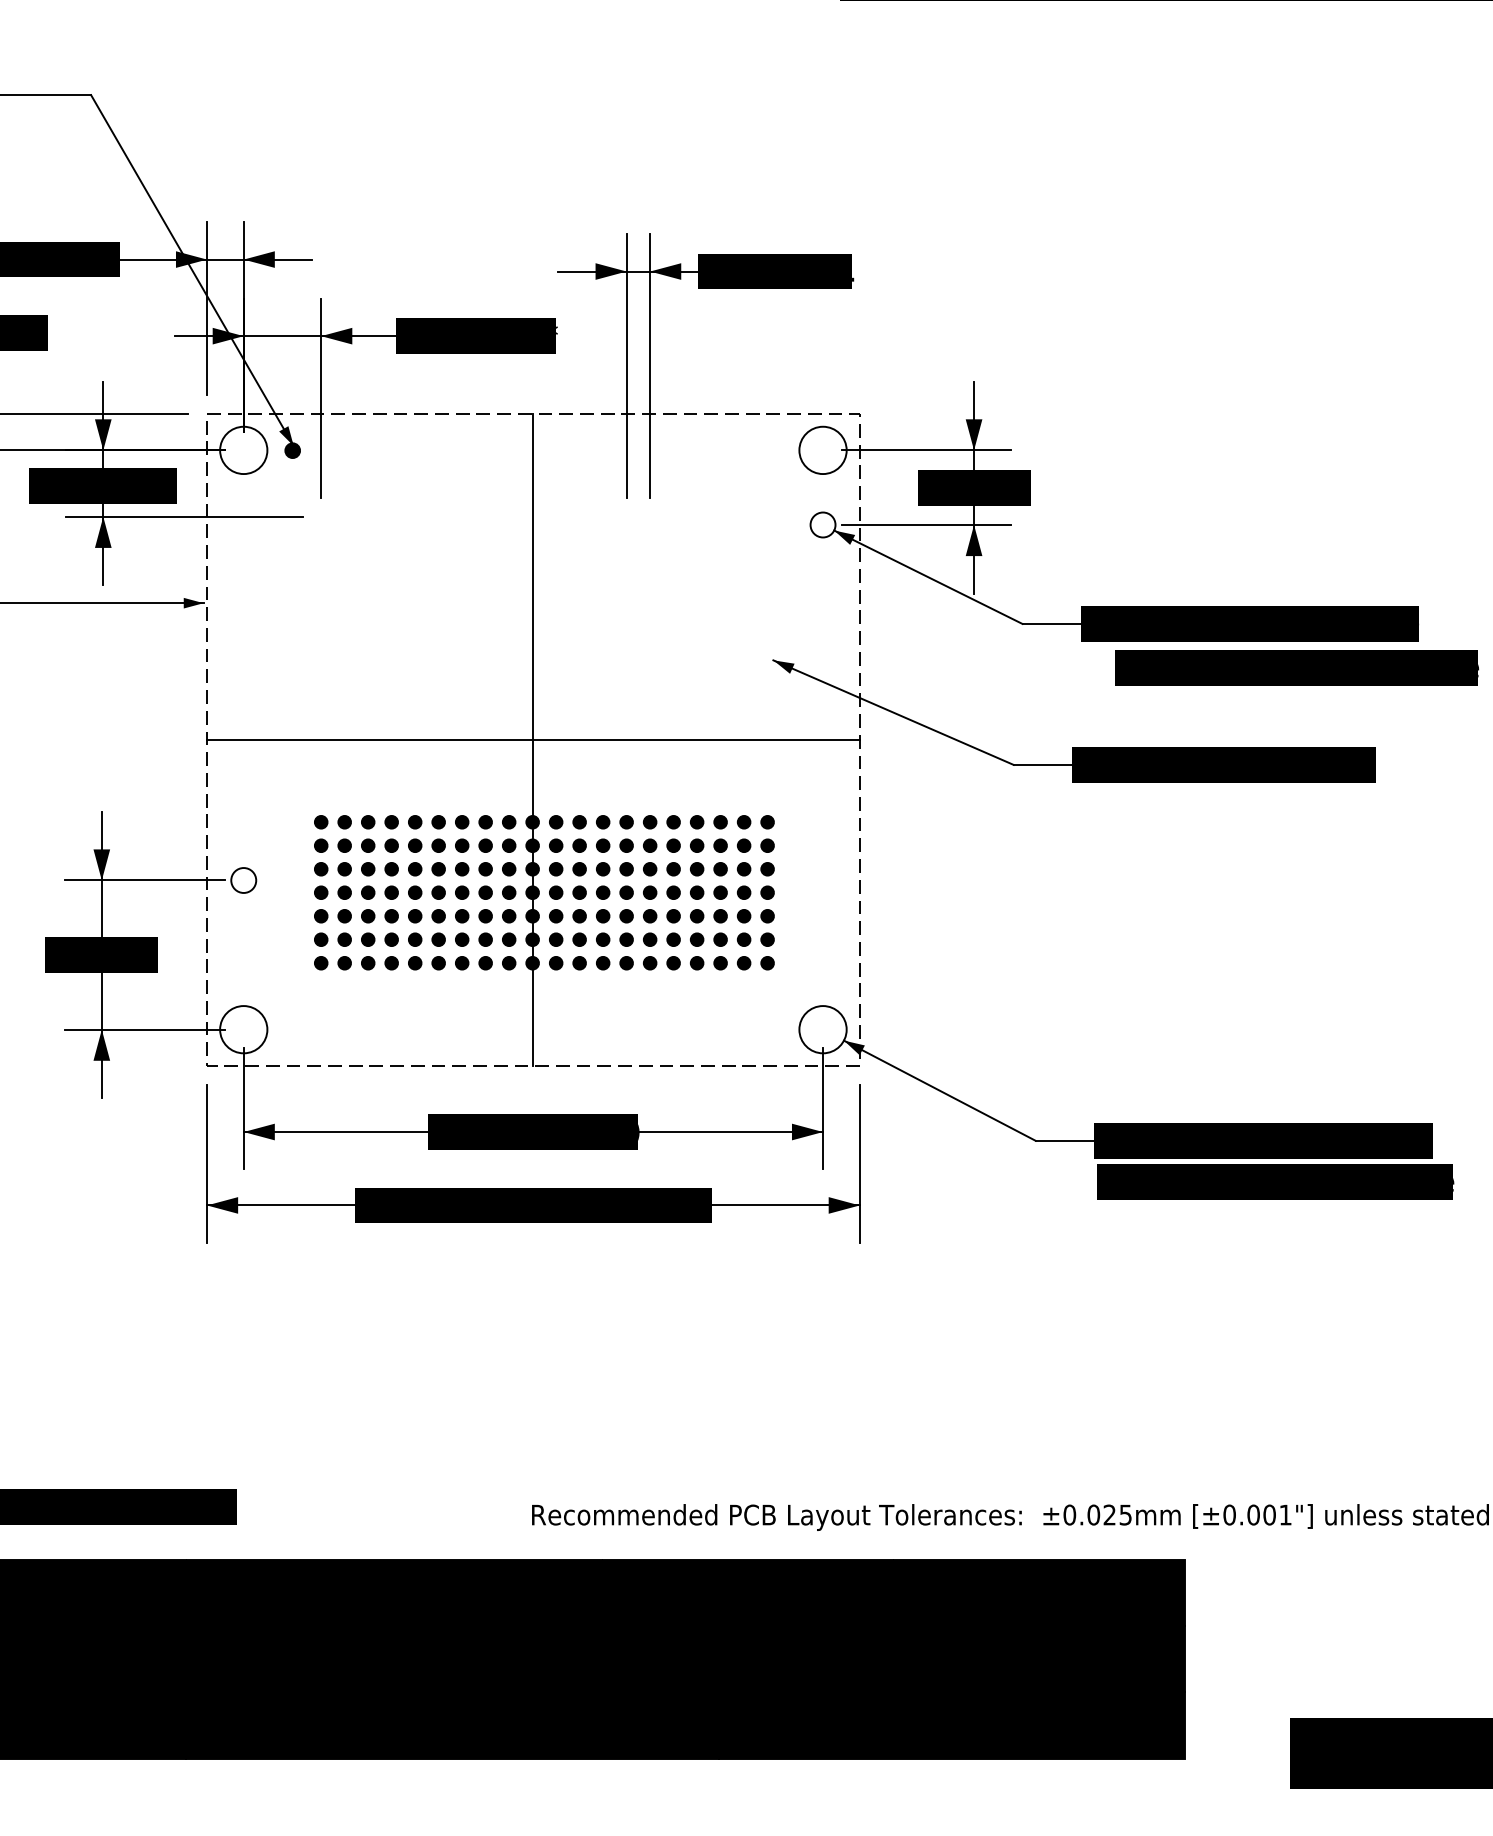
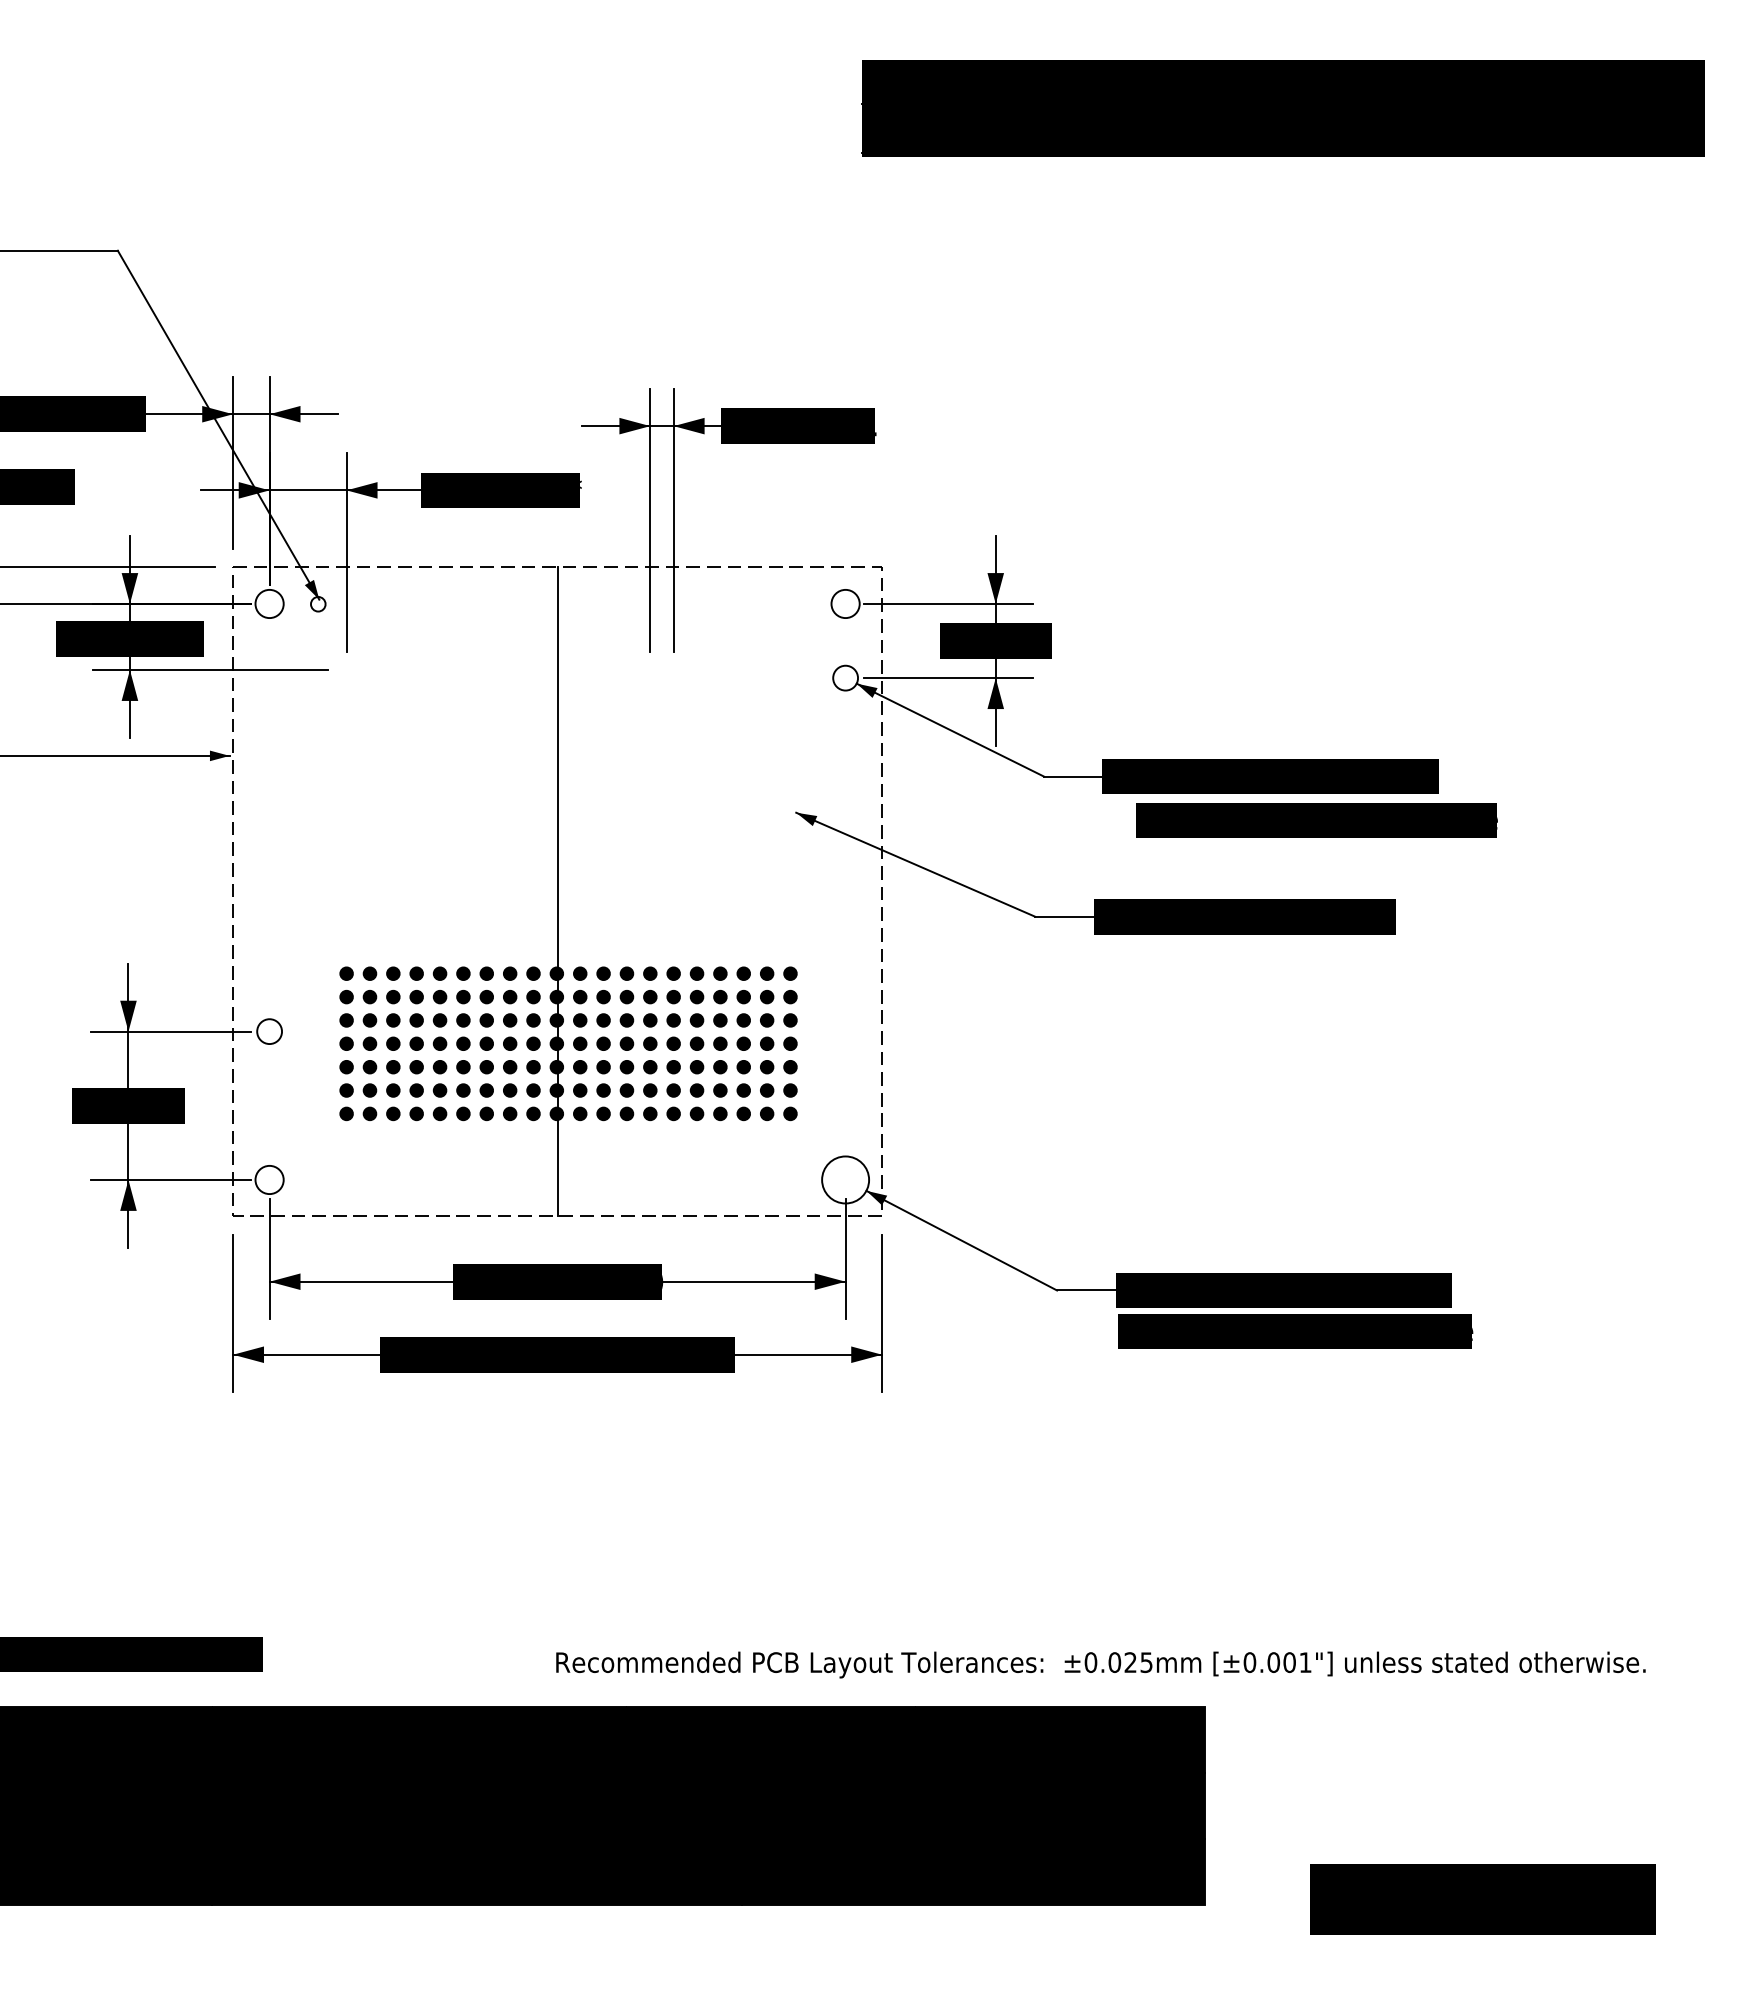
circle: (243, 449) -> (269, 603), size x0.6
fill: (291, 449) -> (317, 603), removed
circle: (822, 449) -> (845, 603), size x0.6
line: (533, 739) -> (557, 891), removed
circle: (243, 1029) -> (269, 1179), size x0.6

